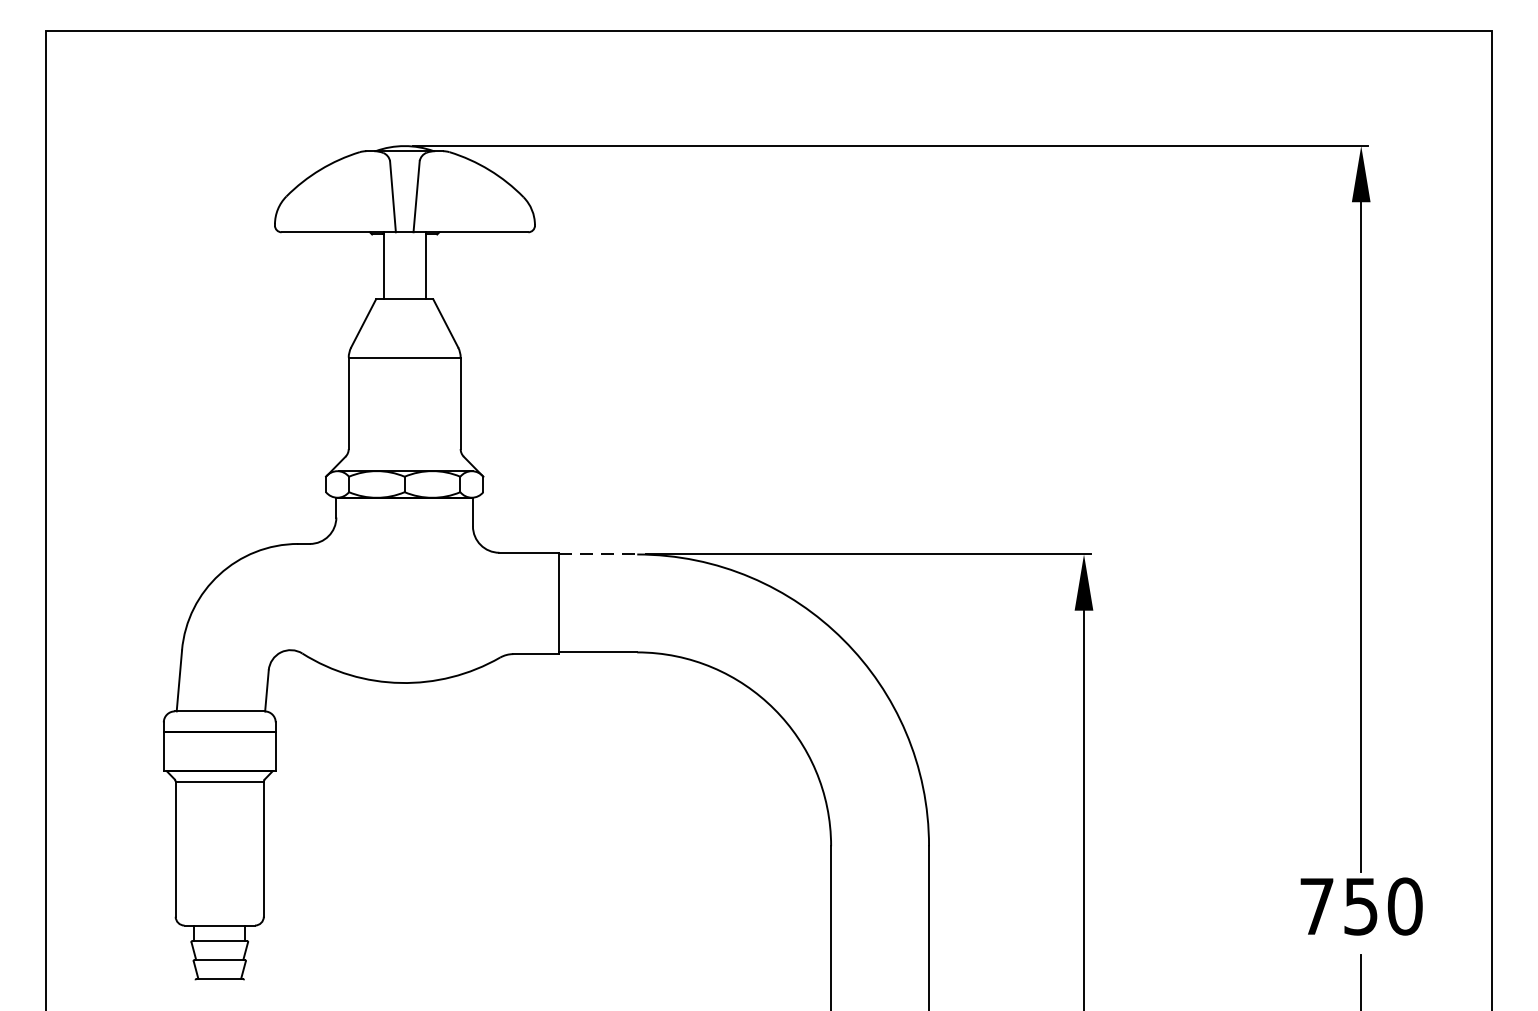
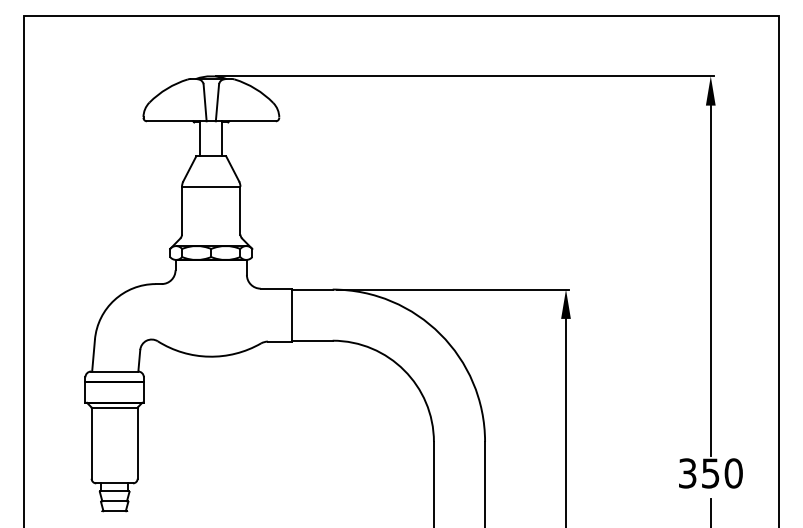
line: (598, 554) -> (312, 289), dashed -> solid
text: (1316, 906) -> (687, 473), 750 -> 350

